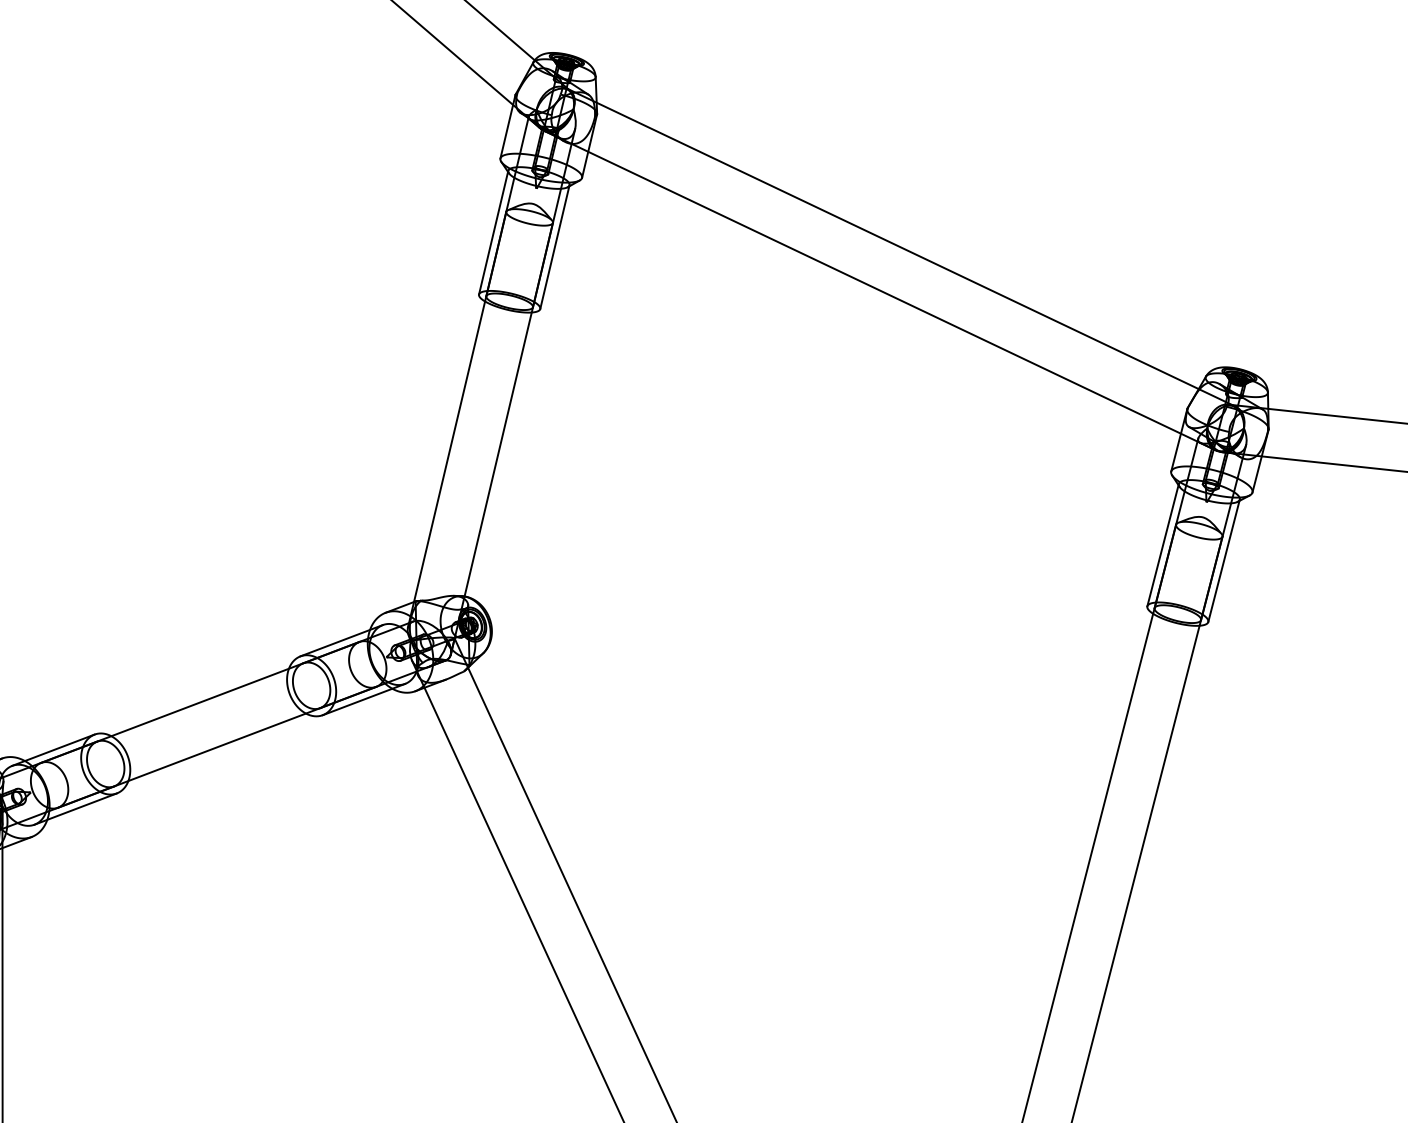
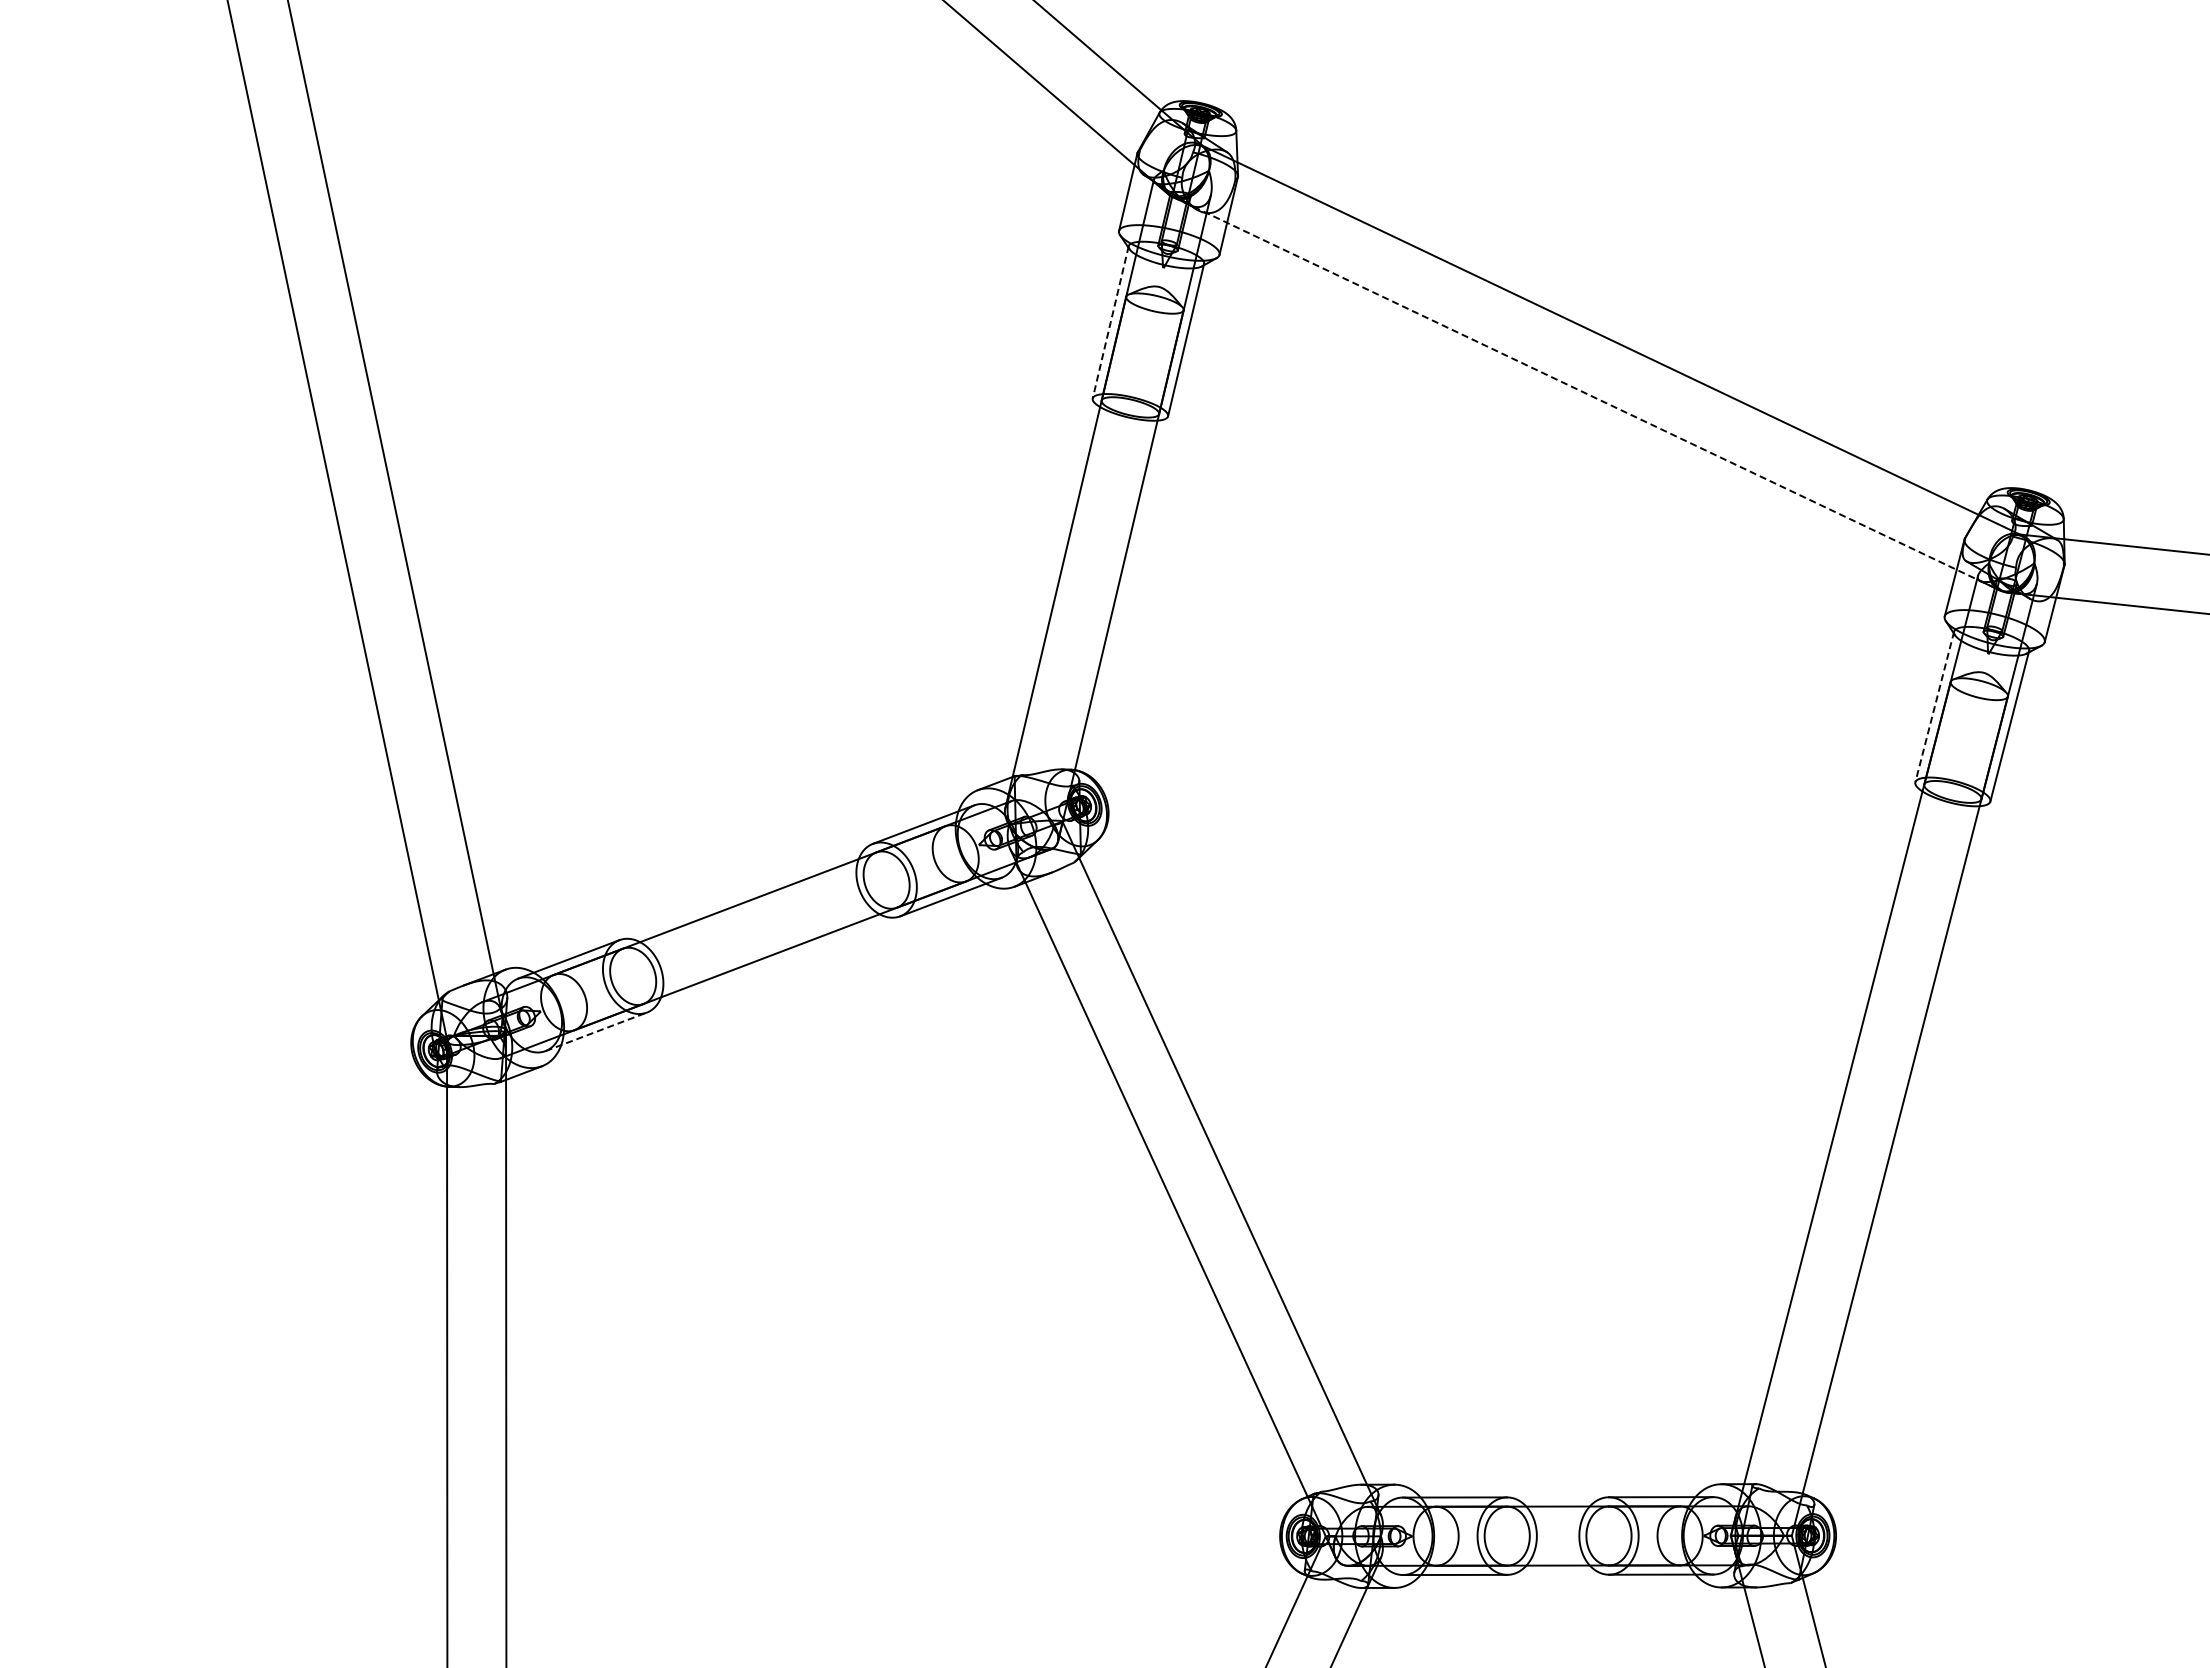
line: (493, 232) -> (1110, 322), solid -> dashed
line: (880, 290) -> (1586, 393), solid -> dashed
line: (1162, 544) -> (1934, 706), solid -> dashed
line: (75, 808) -> (596, 1031), solid -> dashed

